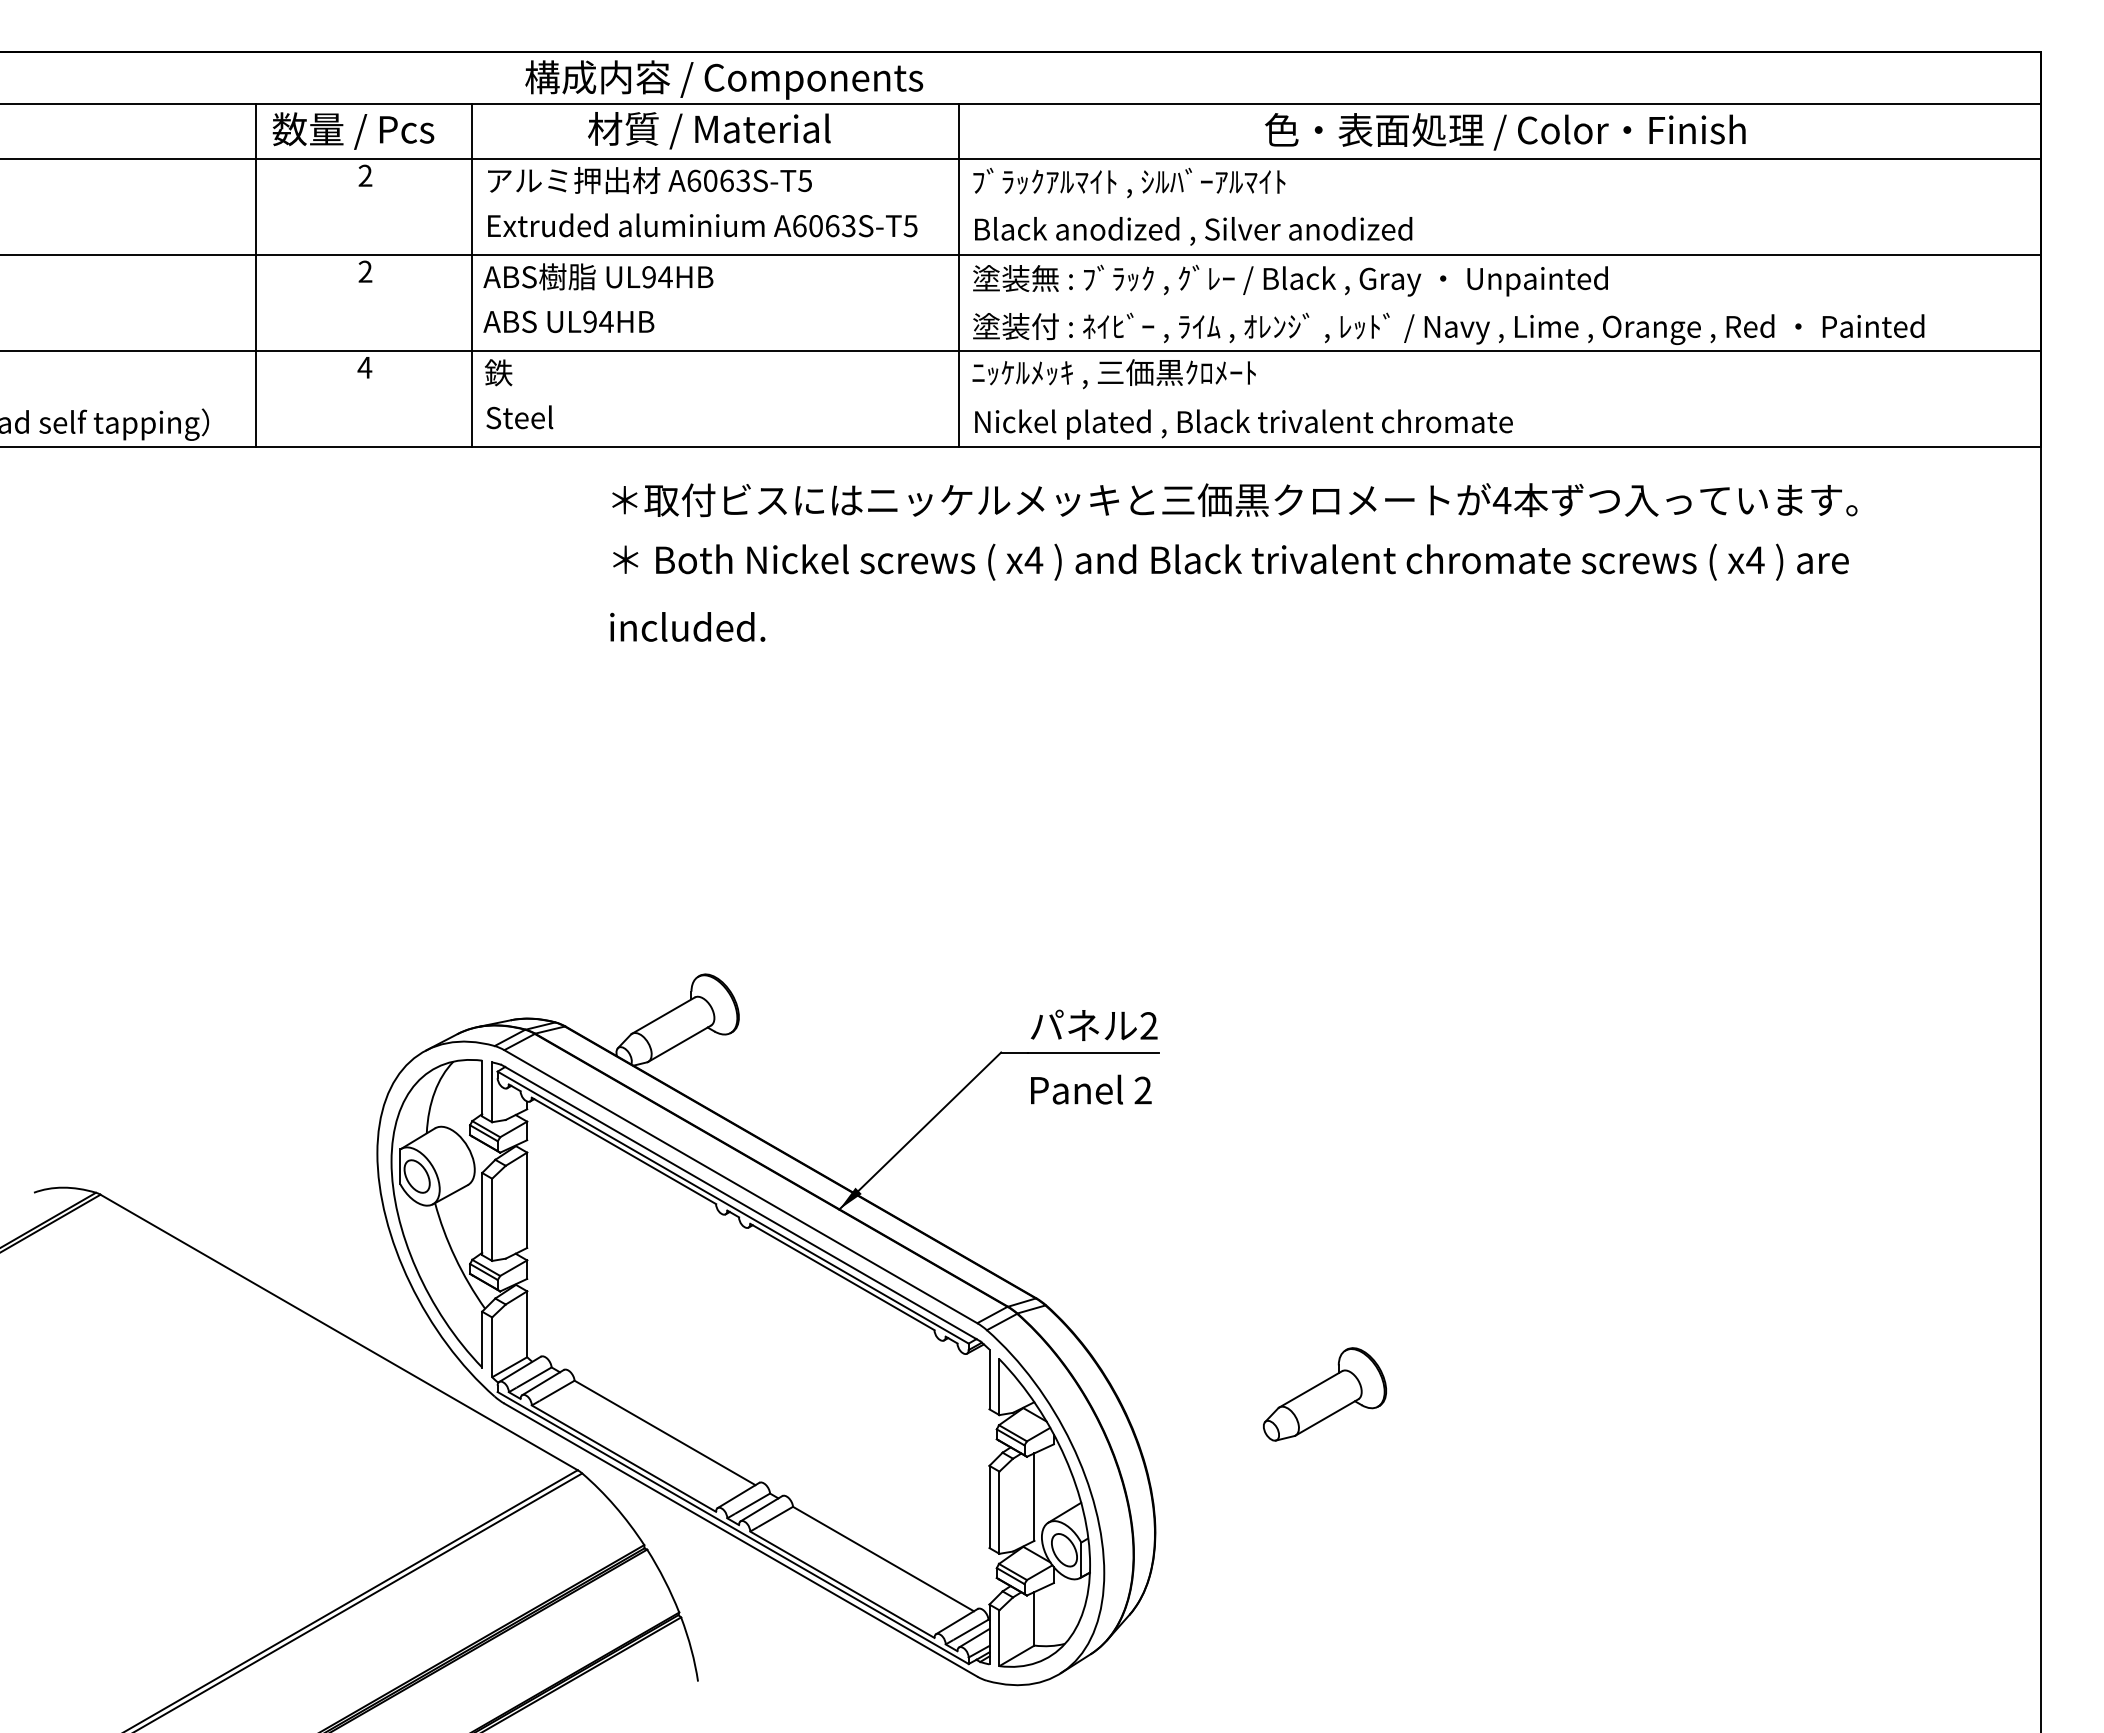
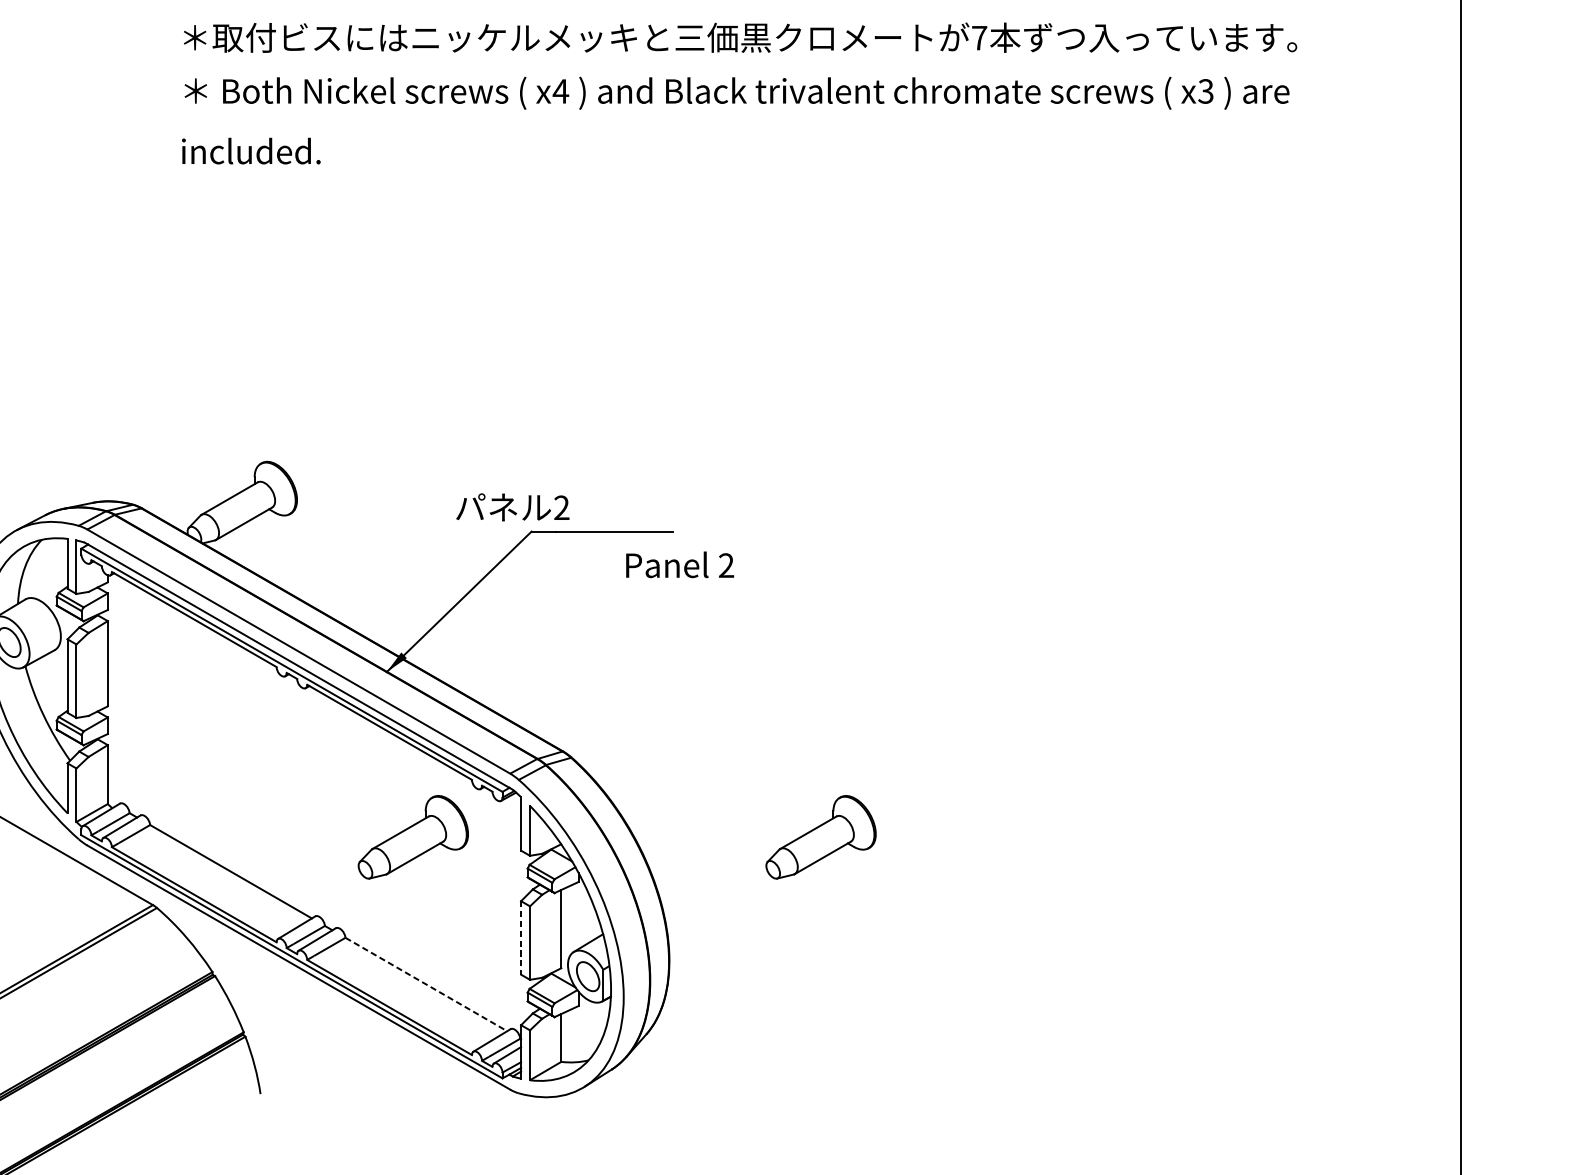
text: (1501, 500) -> (978, 38), 4 -> 7
text: (1755, 560) -> (1206, 91), x4 -> x3
text: (1093, 1024) -> (512, 506), moved
text: (1091, 1089) -> (680, 564), moved
part: (868, 1394) -> (412, 837), added
line: (989, 1507) -> (521, 938), solid -> dashed
line: (883, 1559) -> (426, 984), solid -> dashed

